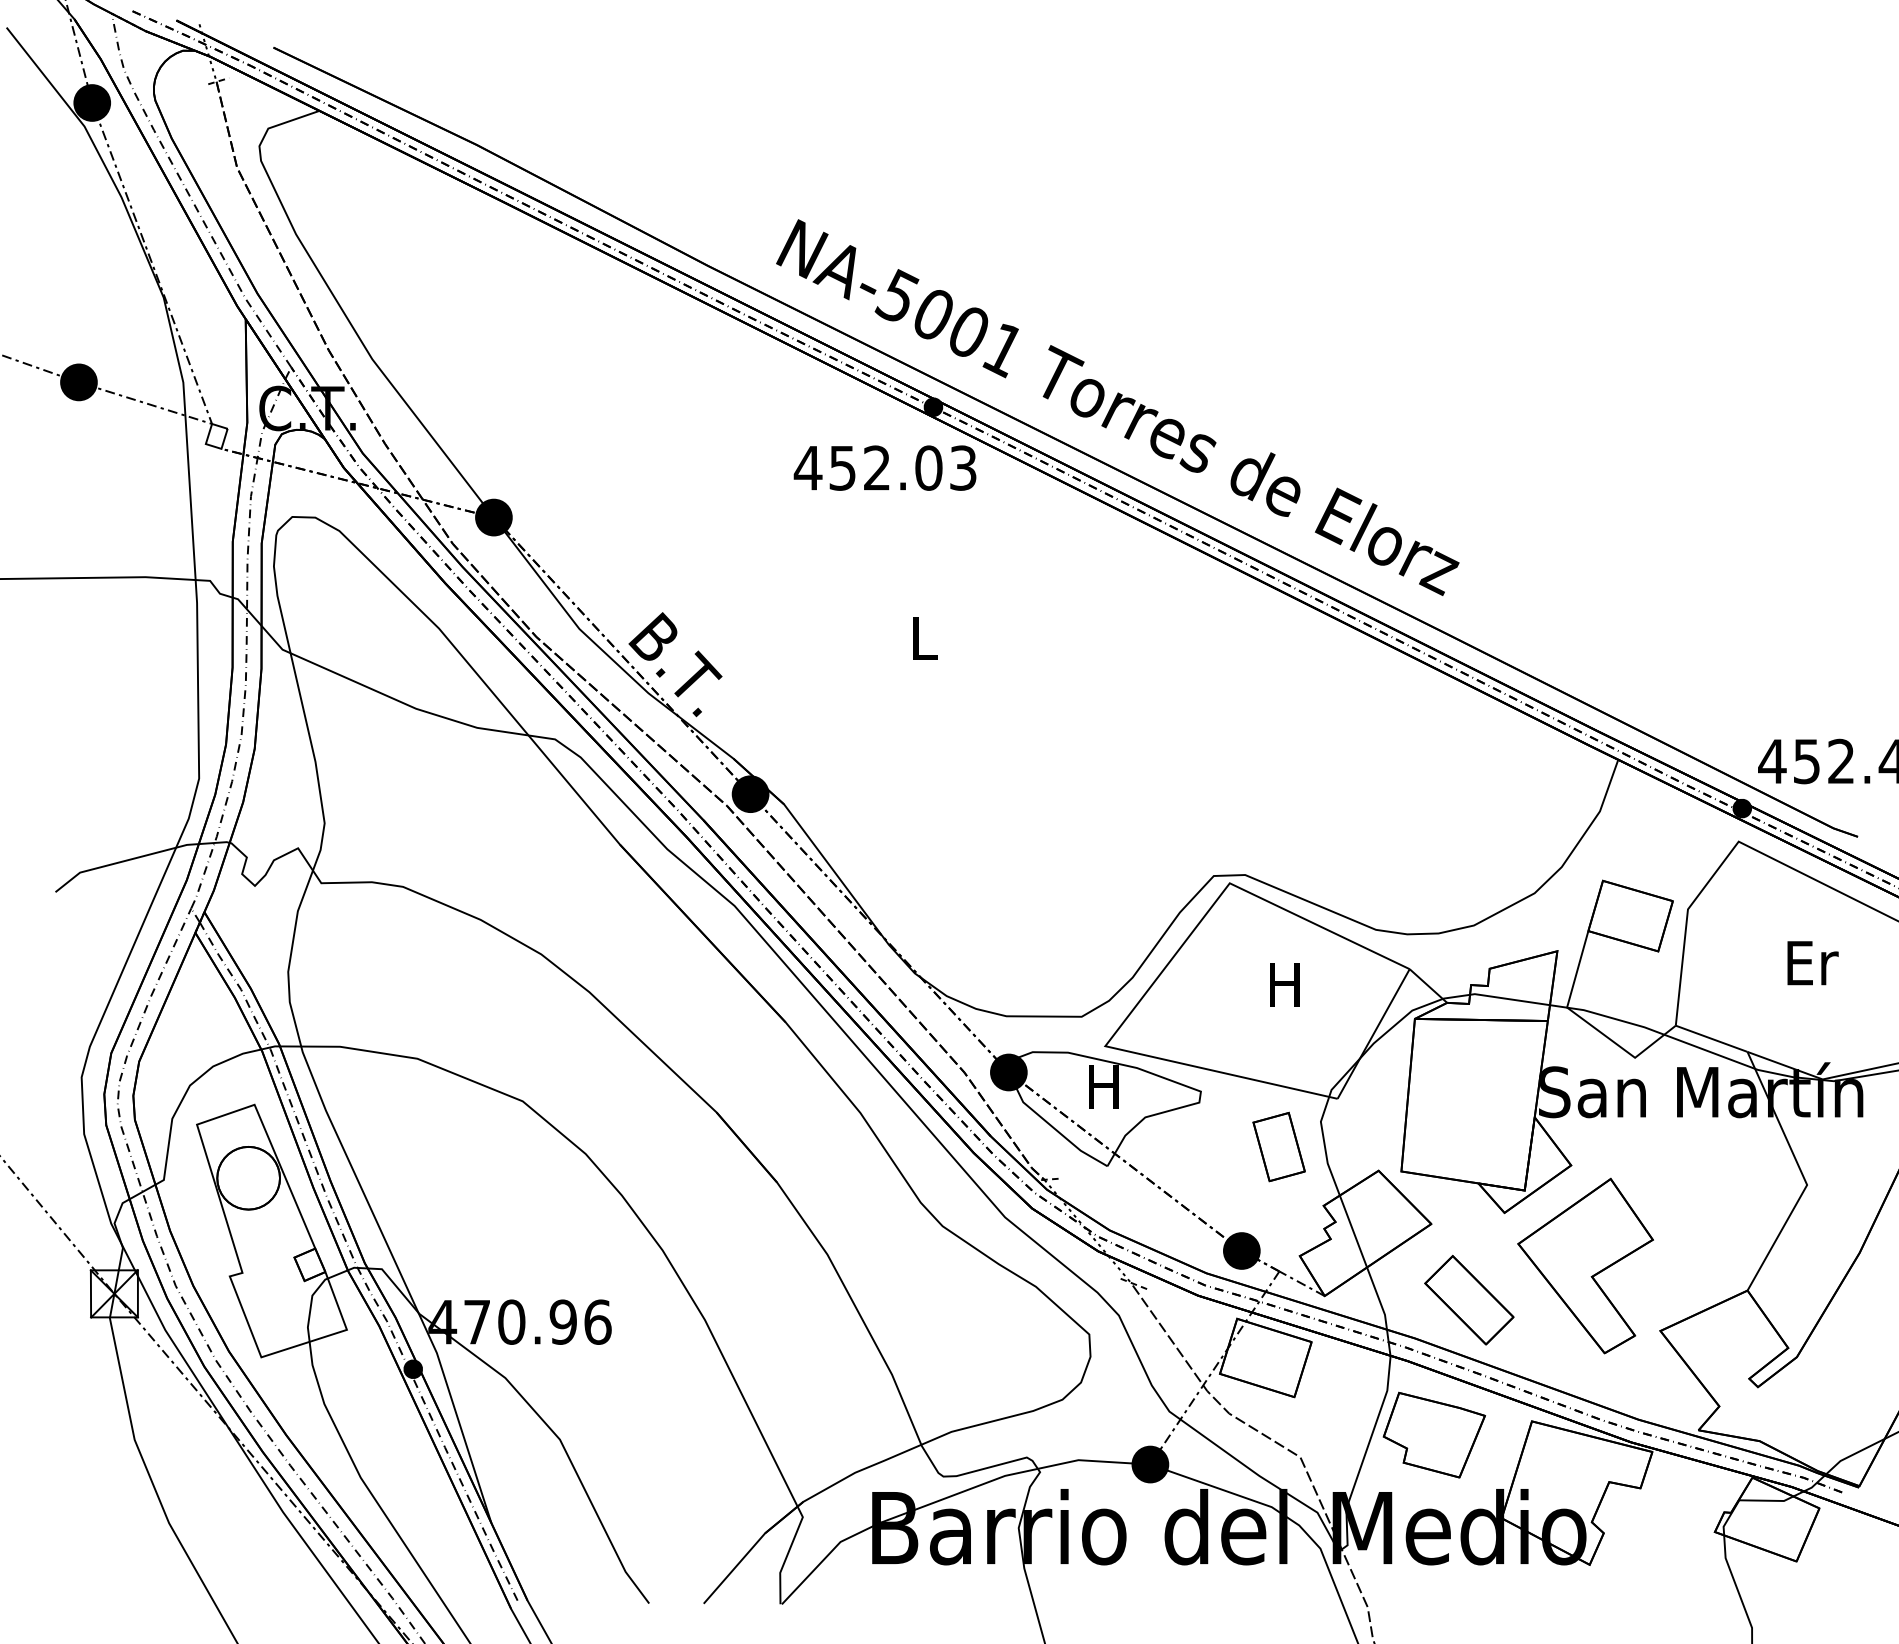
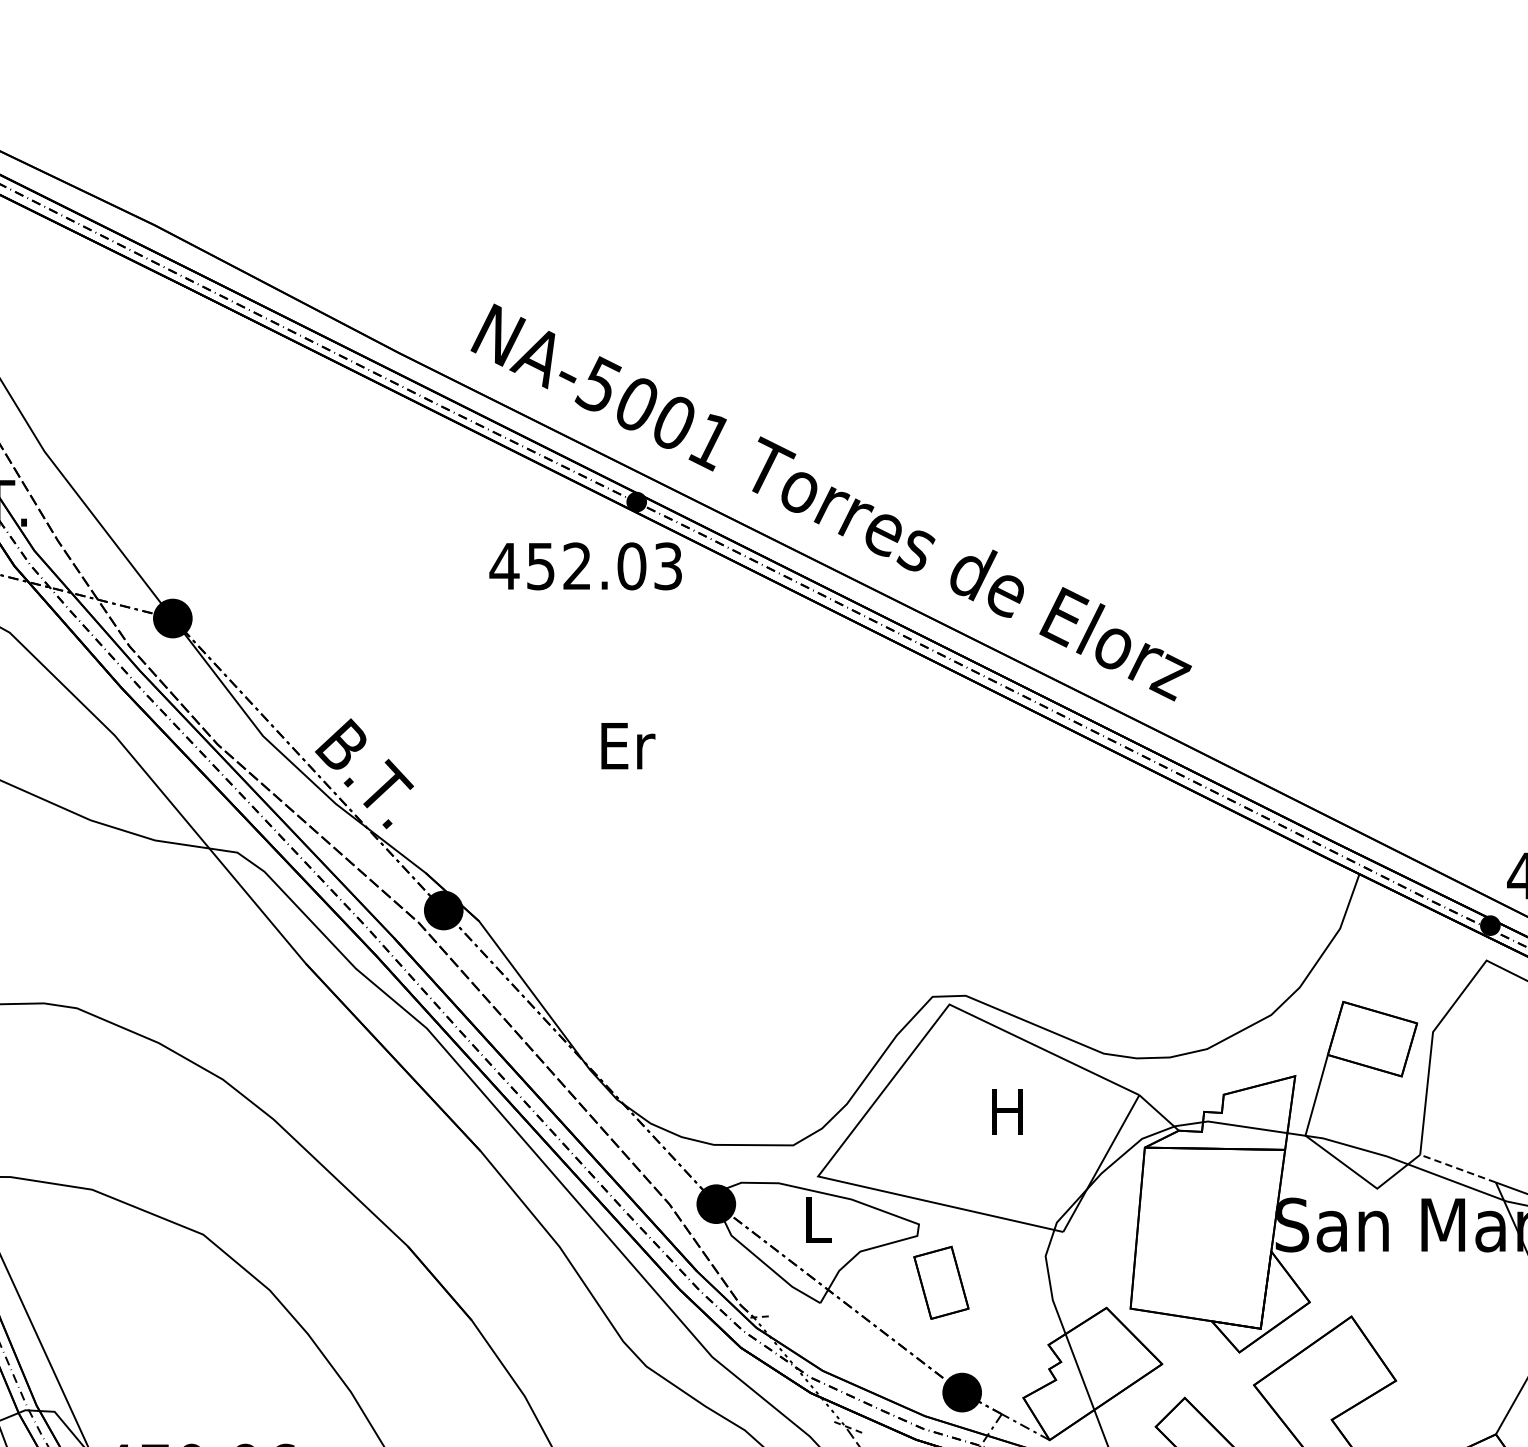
text: (925, 638) -> (628, 746), L -> Er
line: (1711, 1038) -> (1457, 1168), solid -> dashed
text: (1103, 1086) -> (816, 1218), H -> L
part: (1278, 1146) -> (940, 1282), moved

